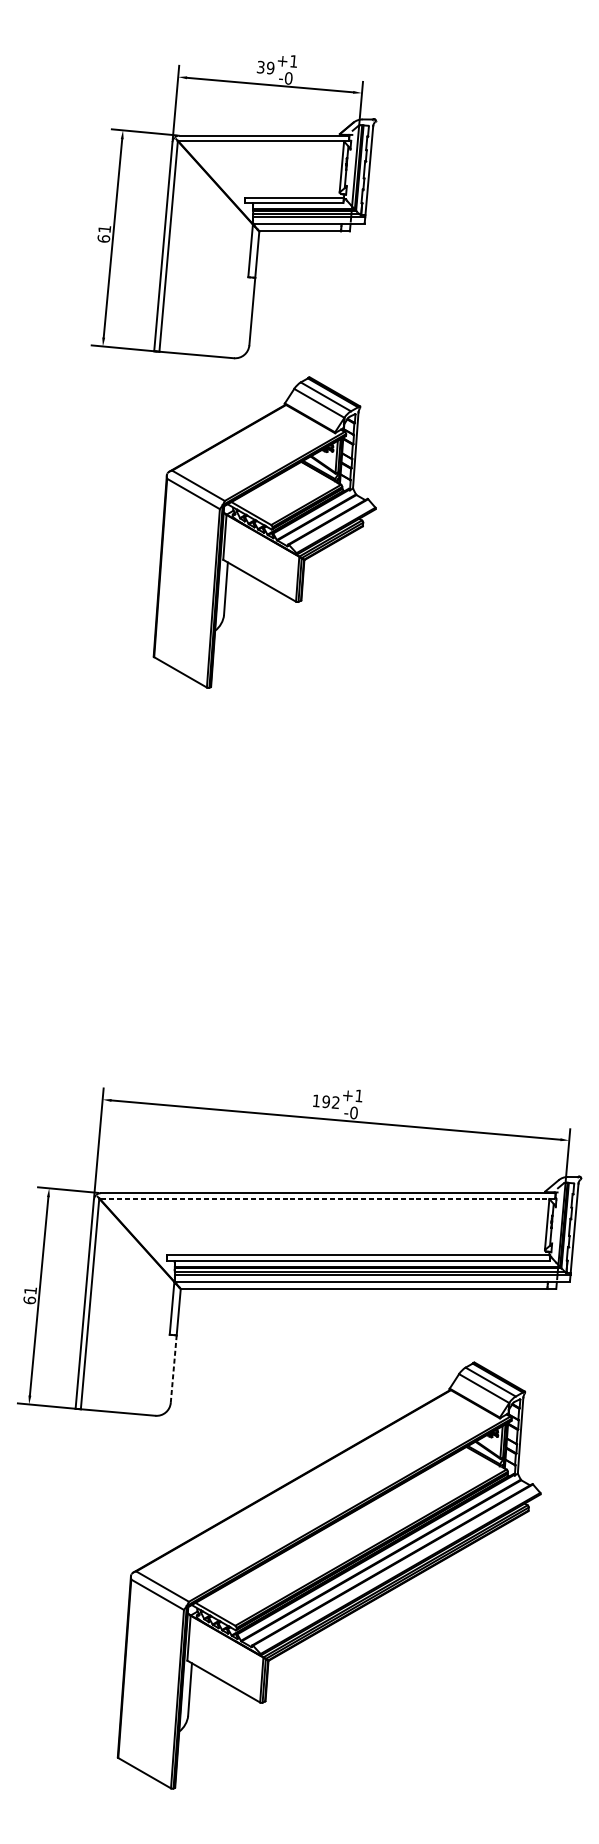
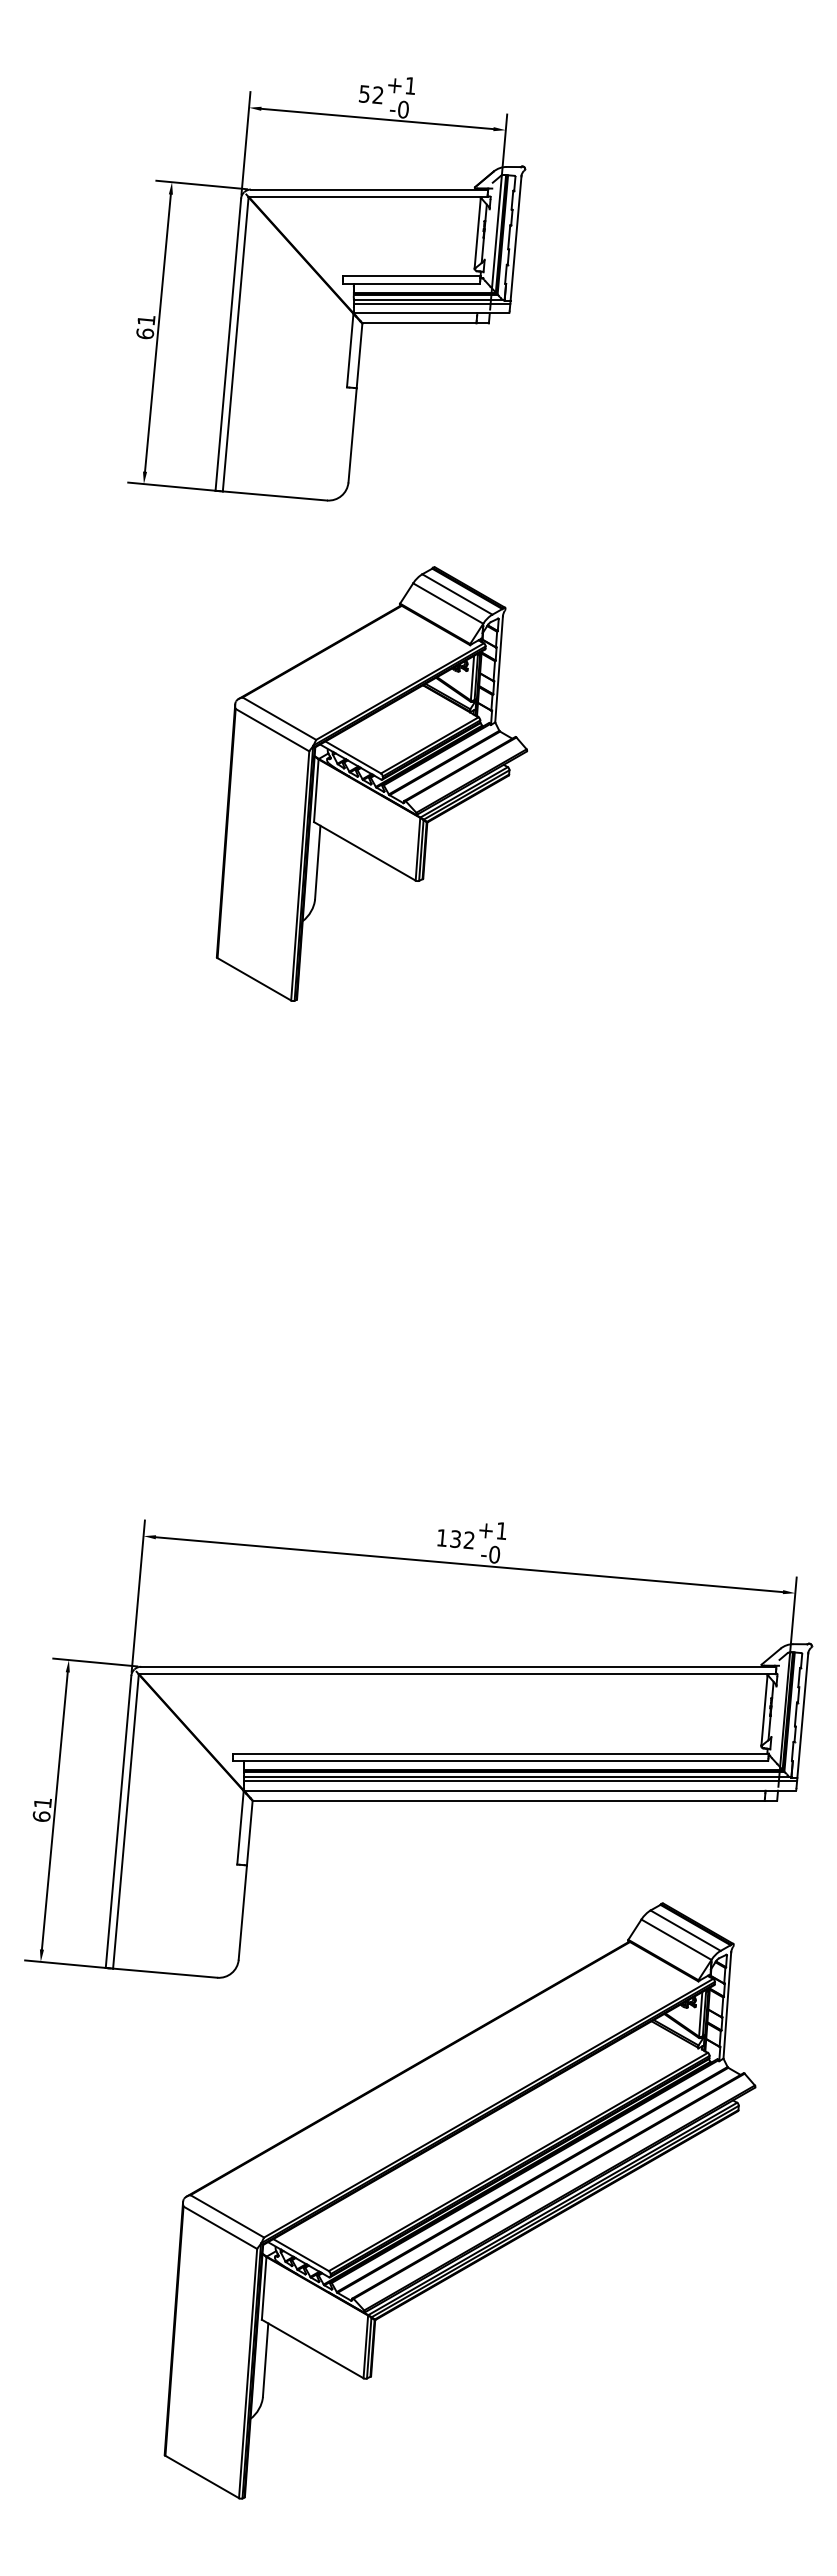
text: (265, 67) -> (371, 94), 39 -> 52
part: (264, 532) -> (371, 783), moved
text: (325, 1101) -> (455, 1538), 192 -> 132
line: (326, 1198) -> (456, 1674), dashed -> solid
line: (173, 1369) -> (242, 1912), dashed -> solid

